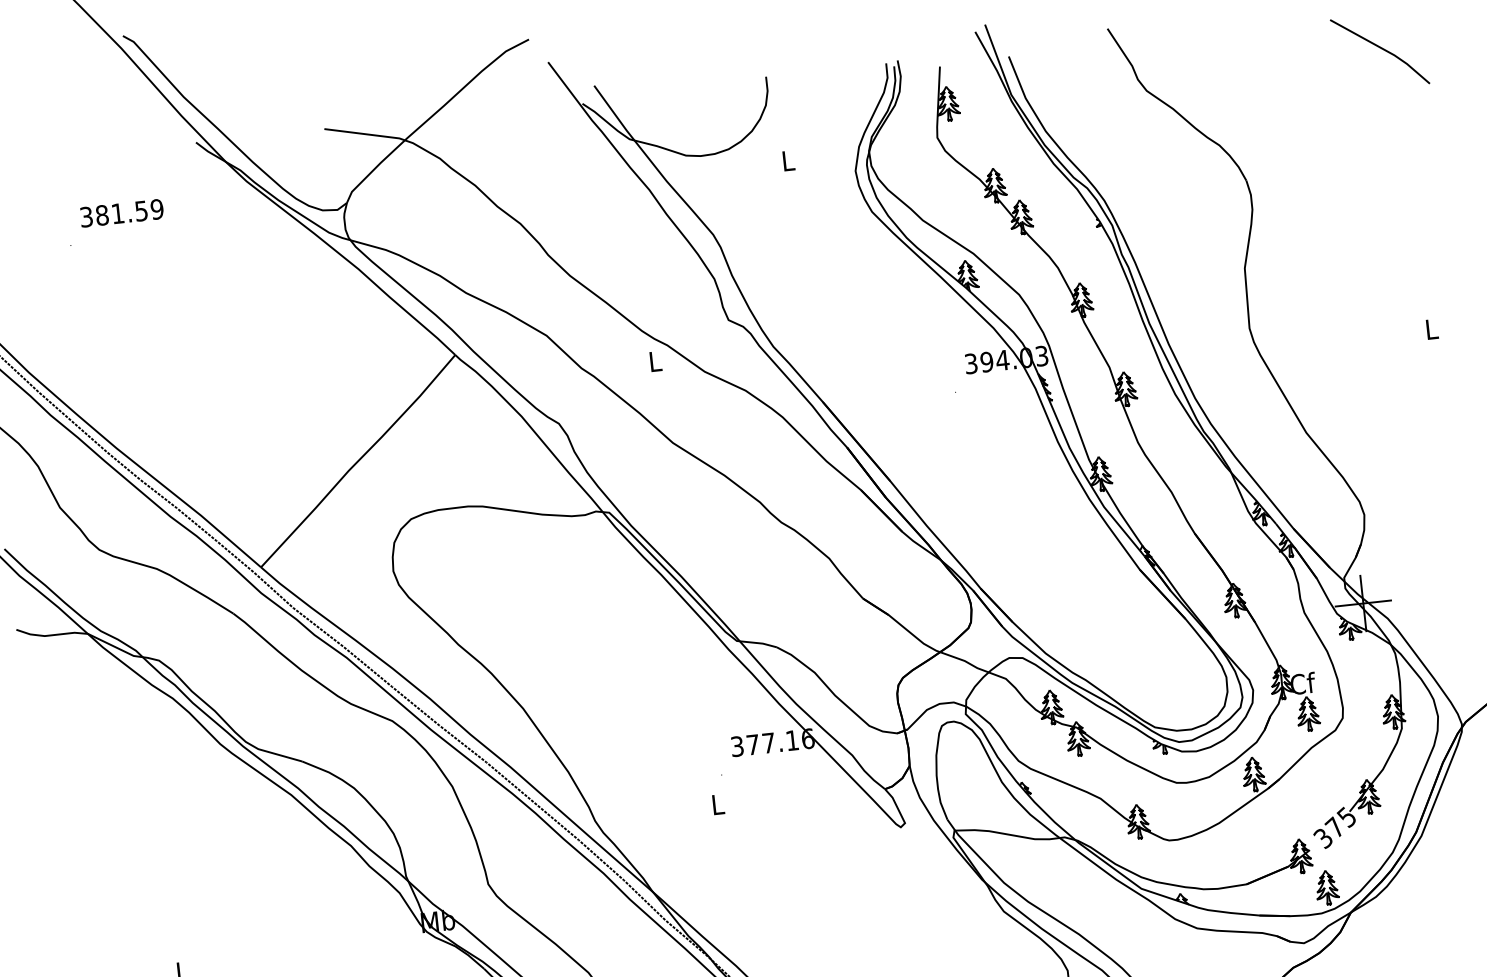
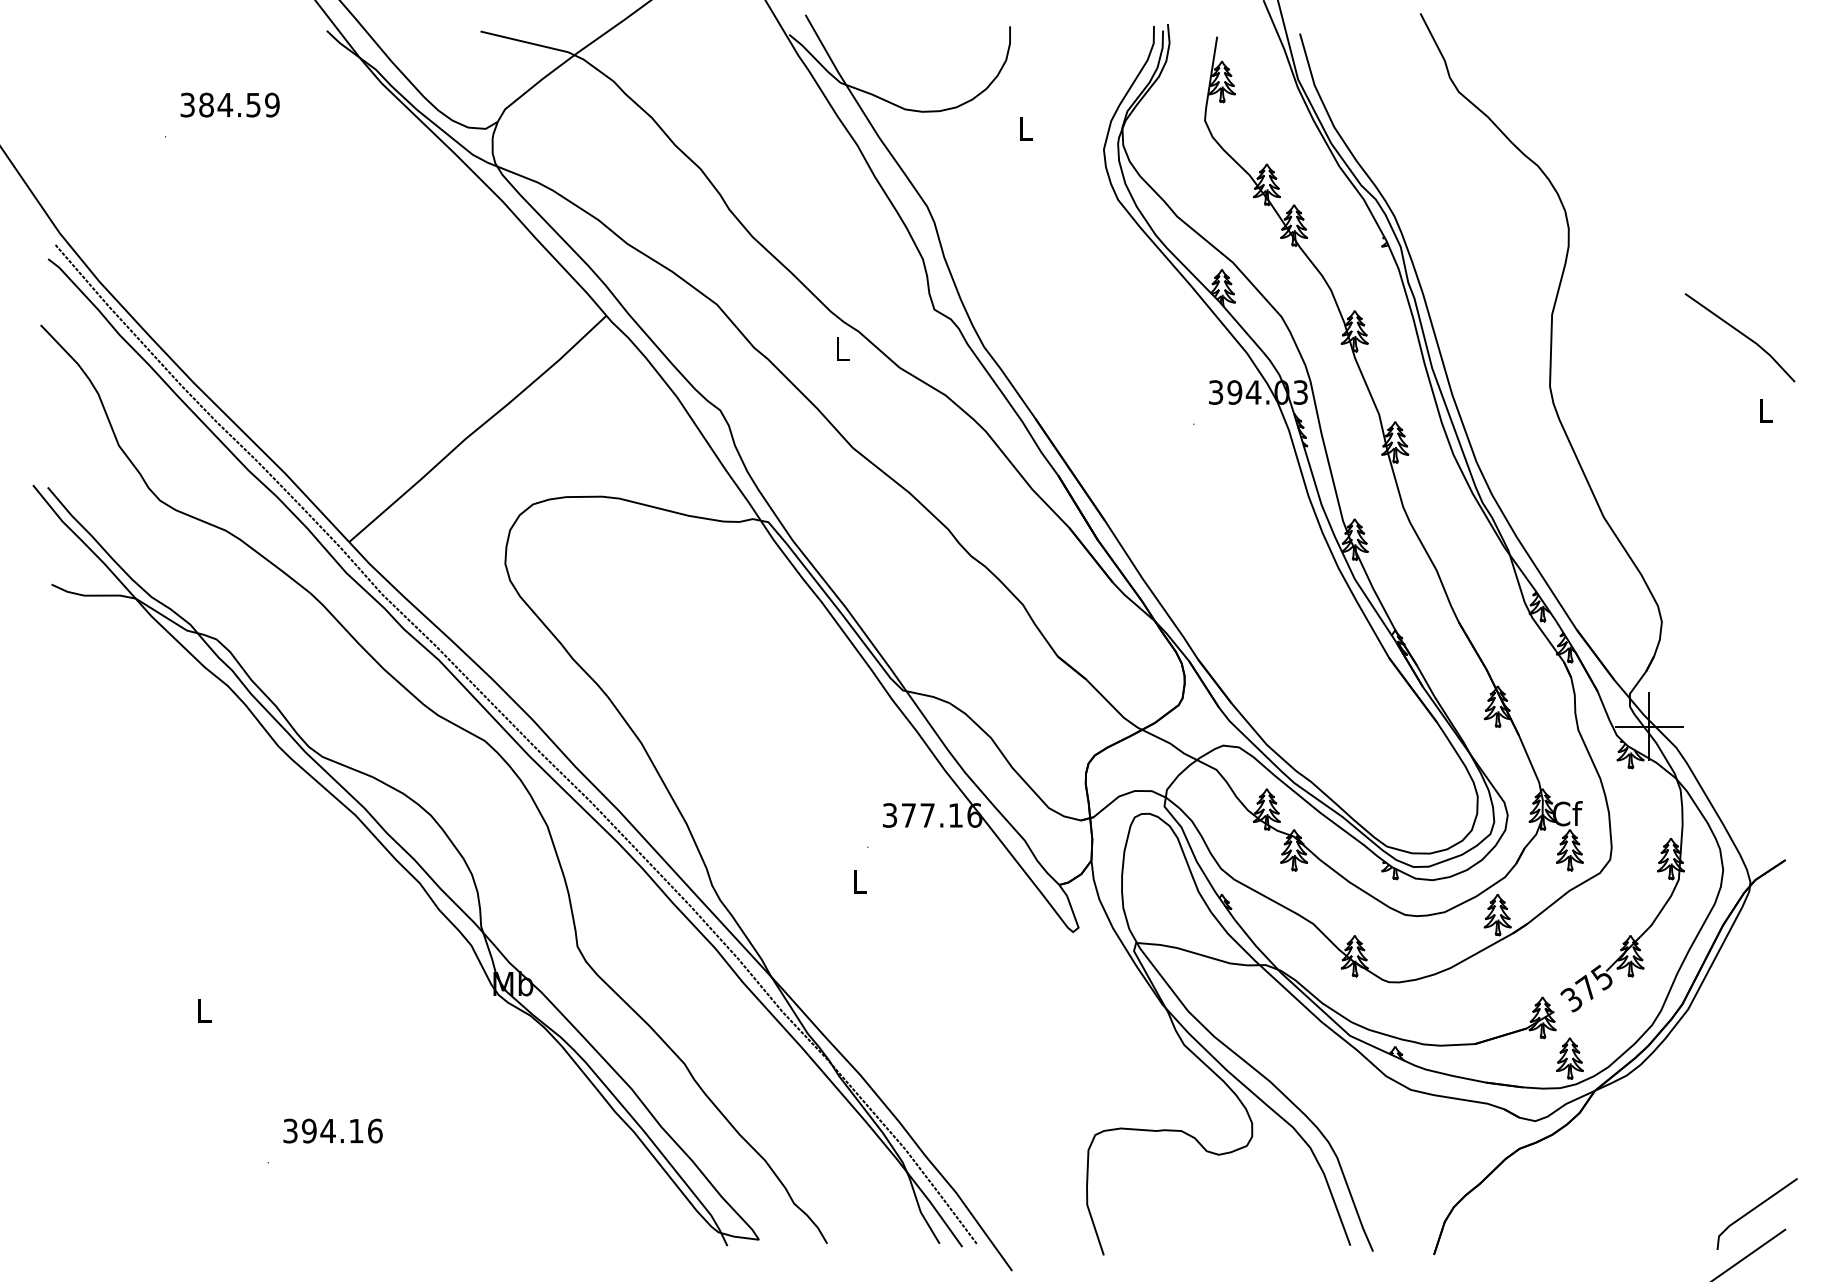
line: (1380, 48) -> (1741, 334), moved
text: (118, 213) -> (225, 105), 381.59 -> 384.59

